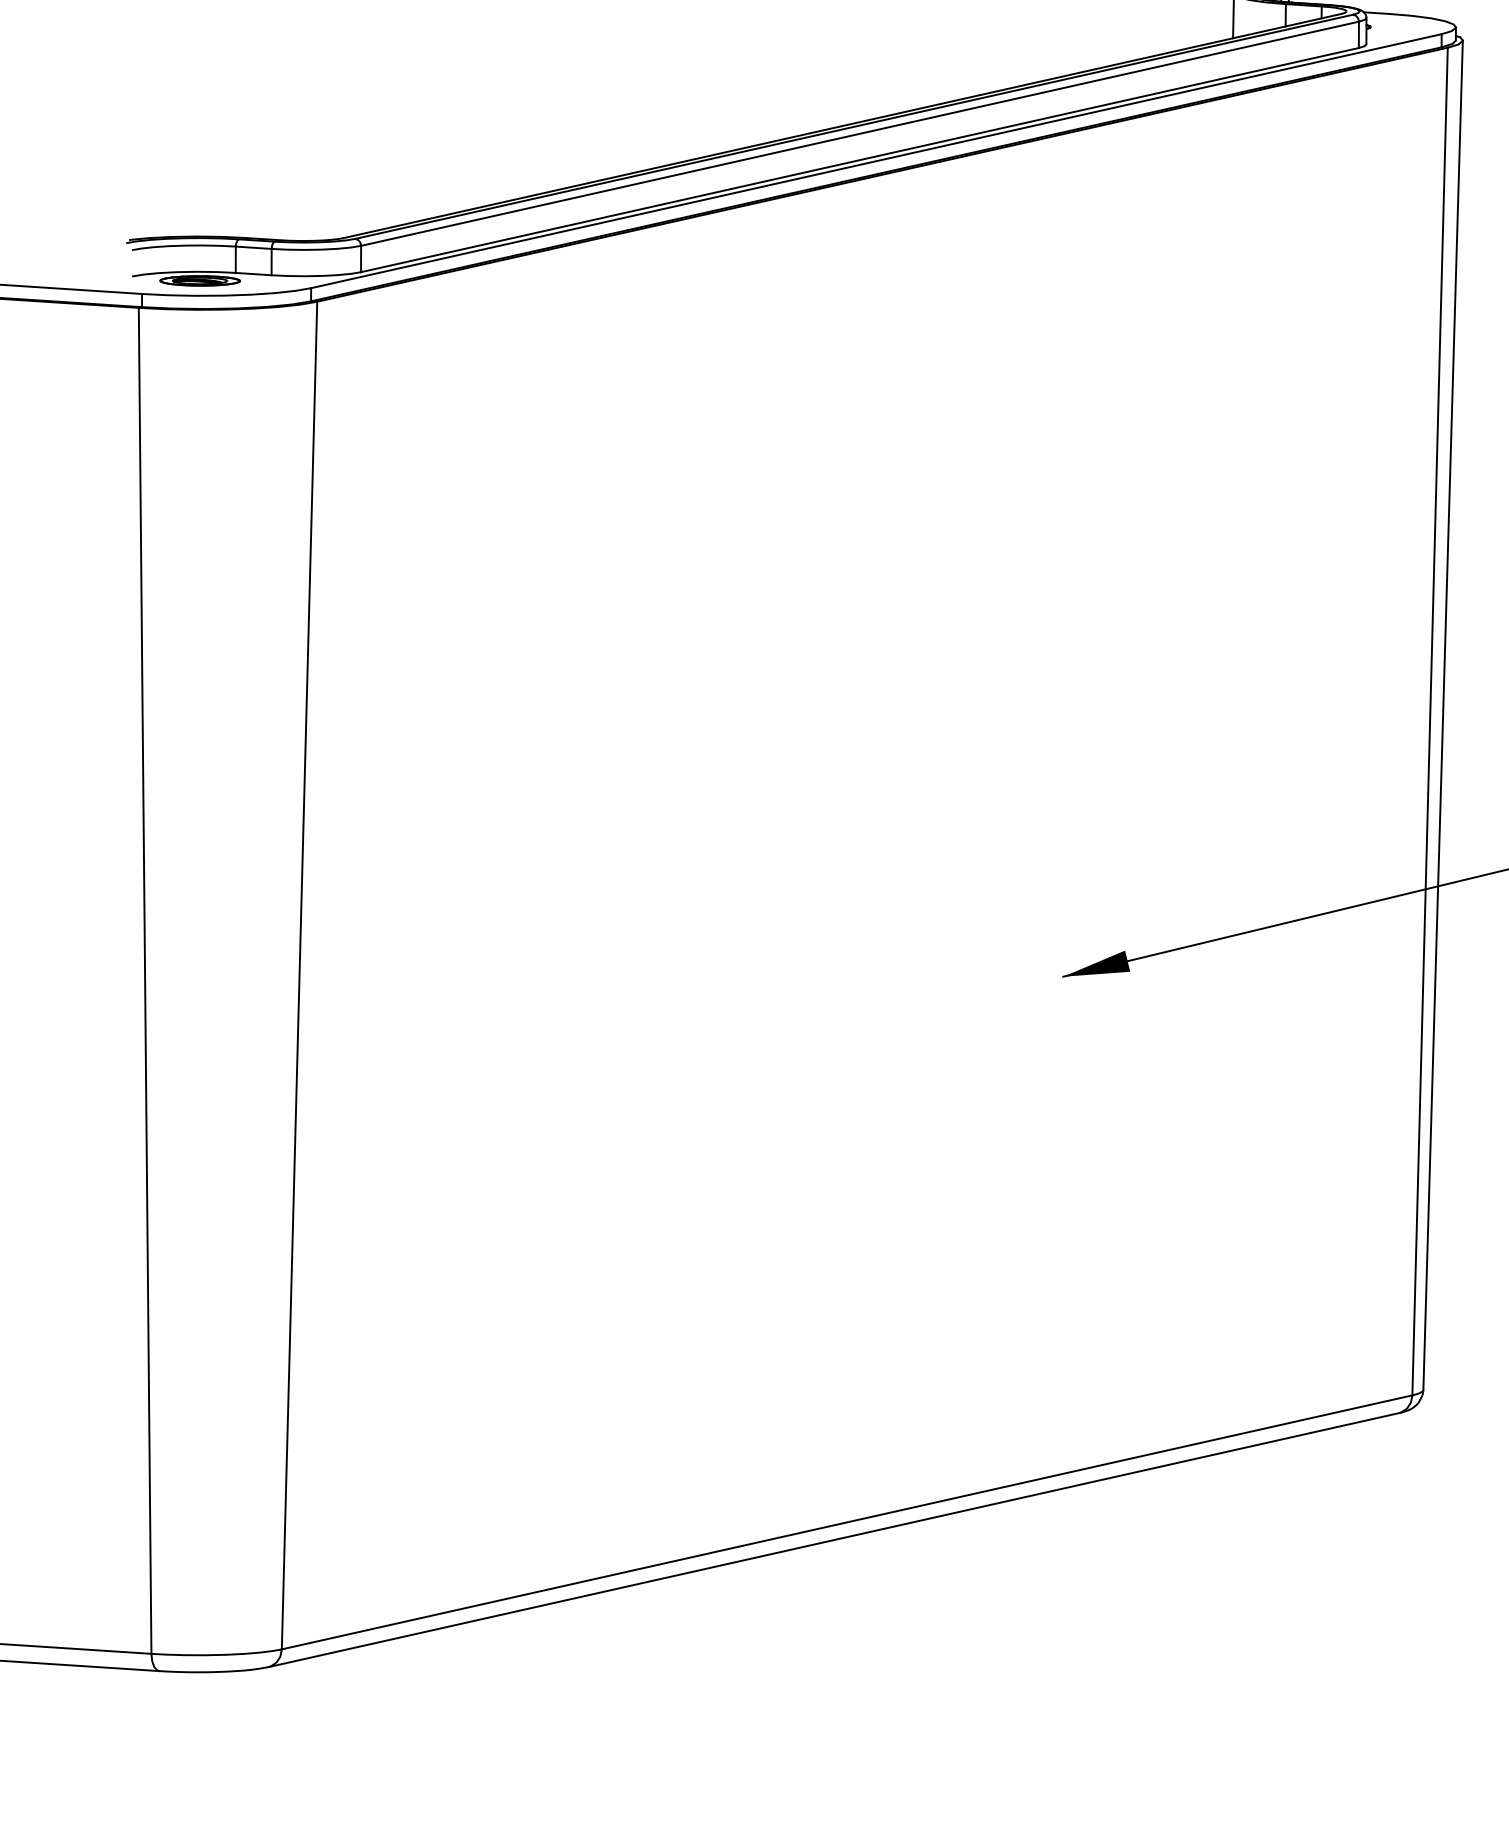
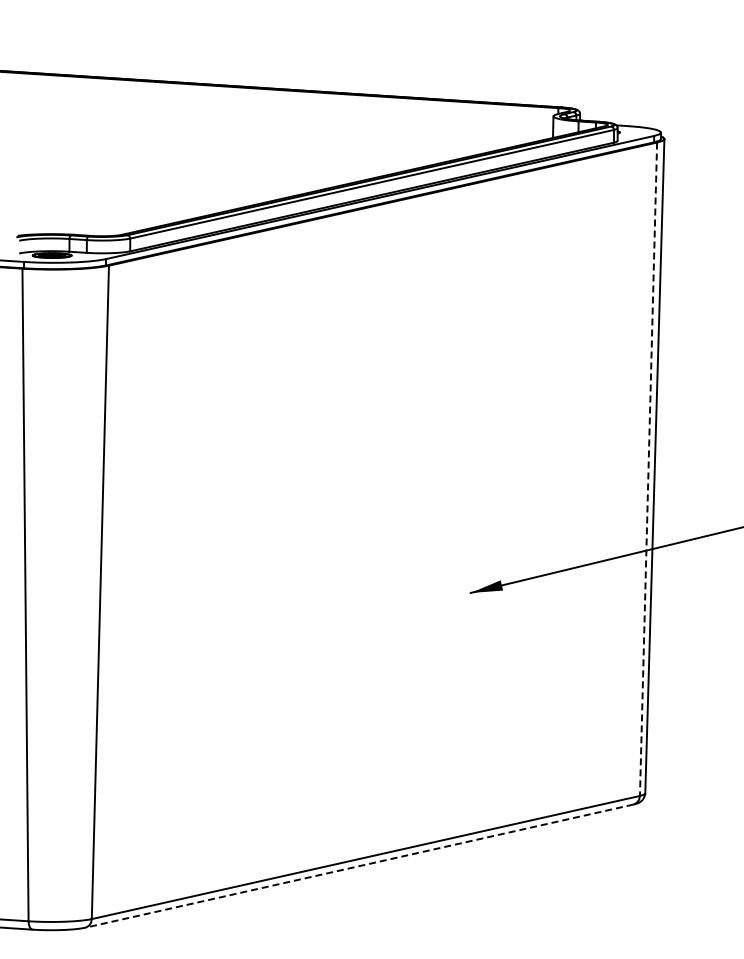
line: (1430, 722) -> (648, 469), solid -> dashed
line: (833, 1540) -> (359, 866), solid -> dashed

